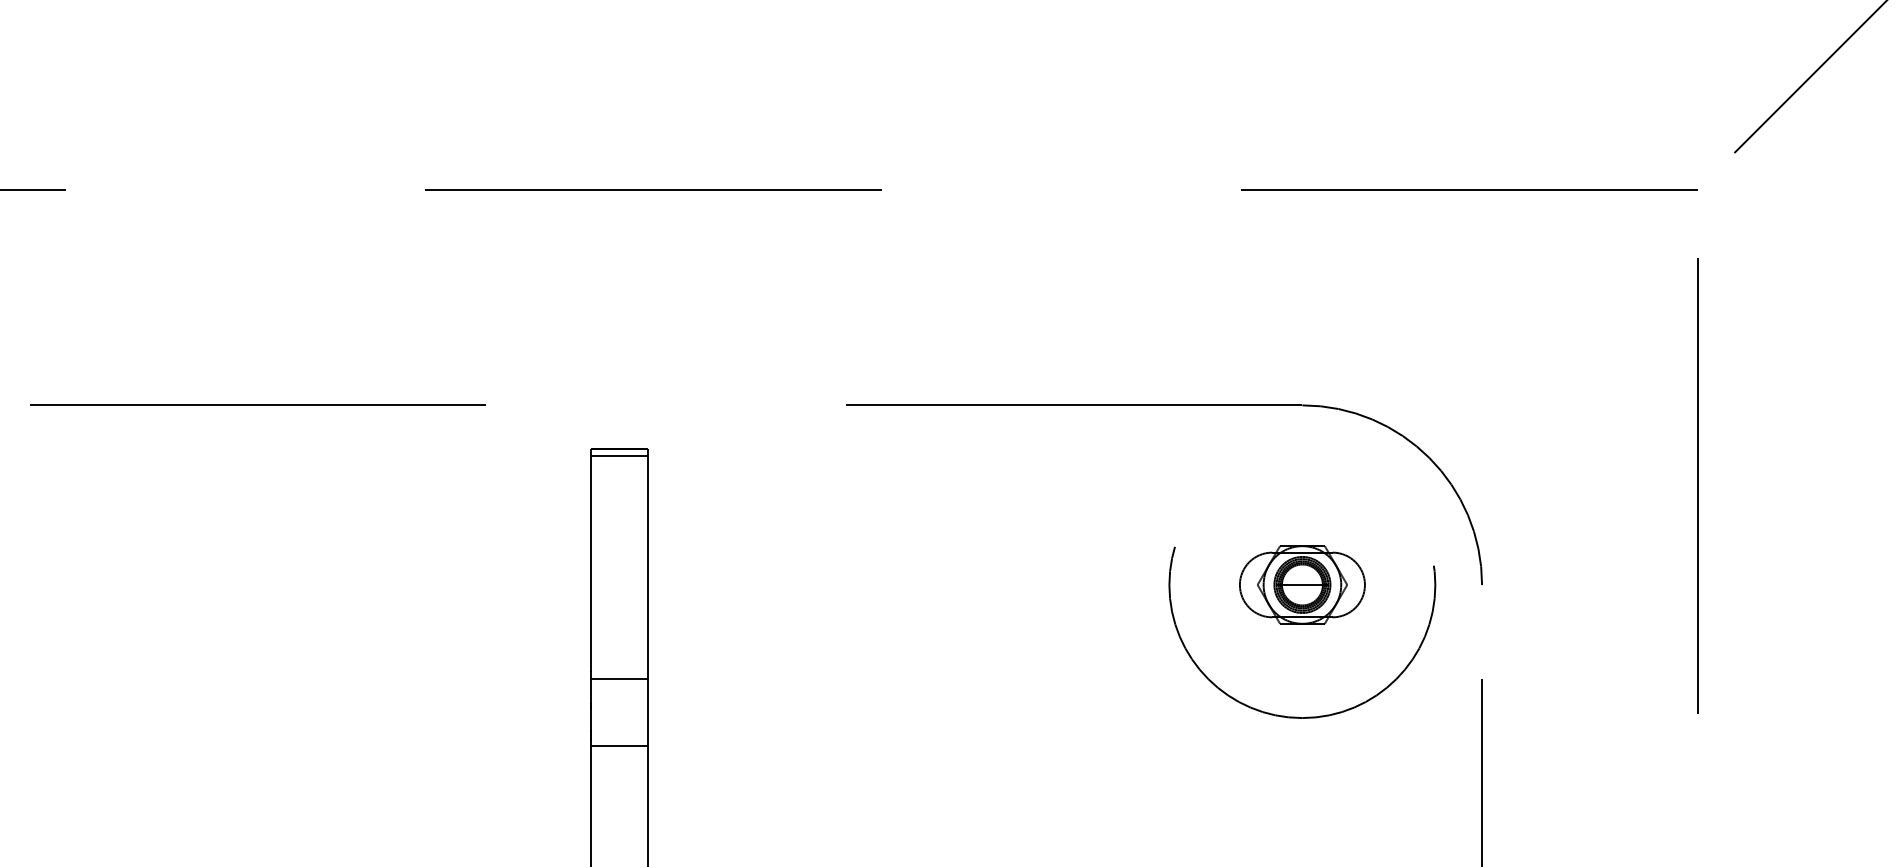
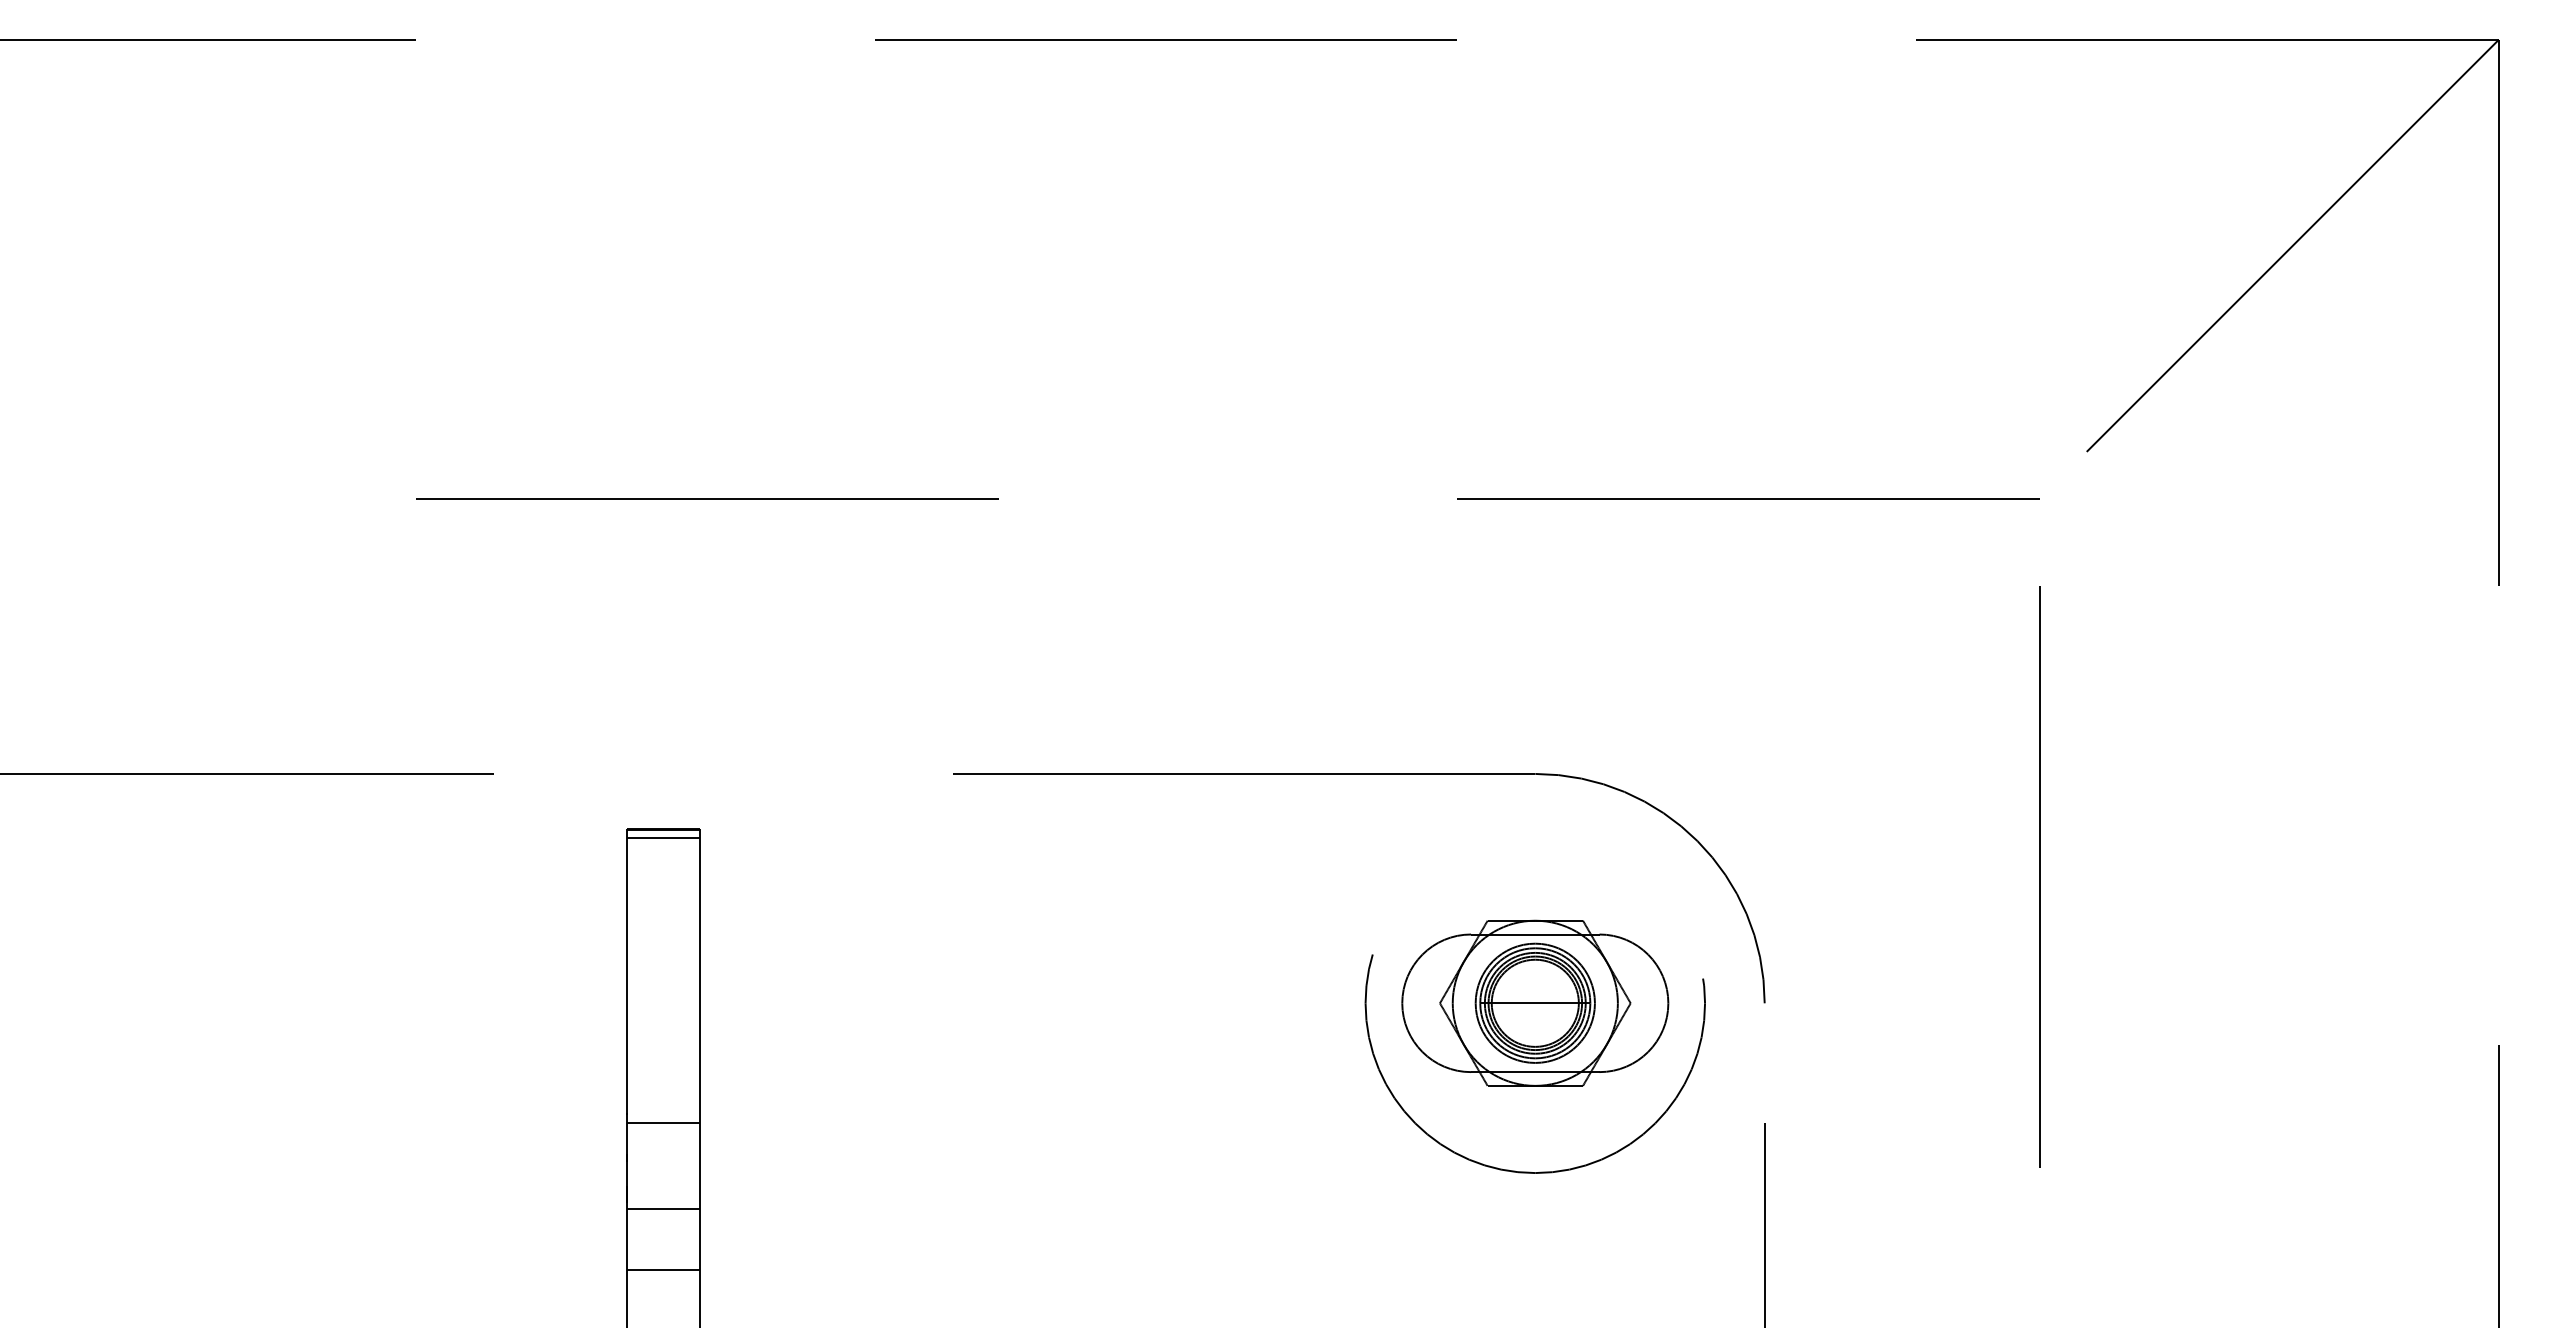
part: (1302, 584) -> (1535, 1002), size x1.67
line: (619, 793) -> (663, 1269), added

